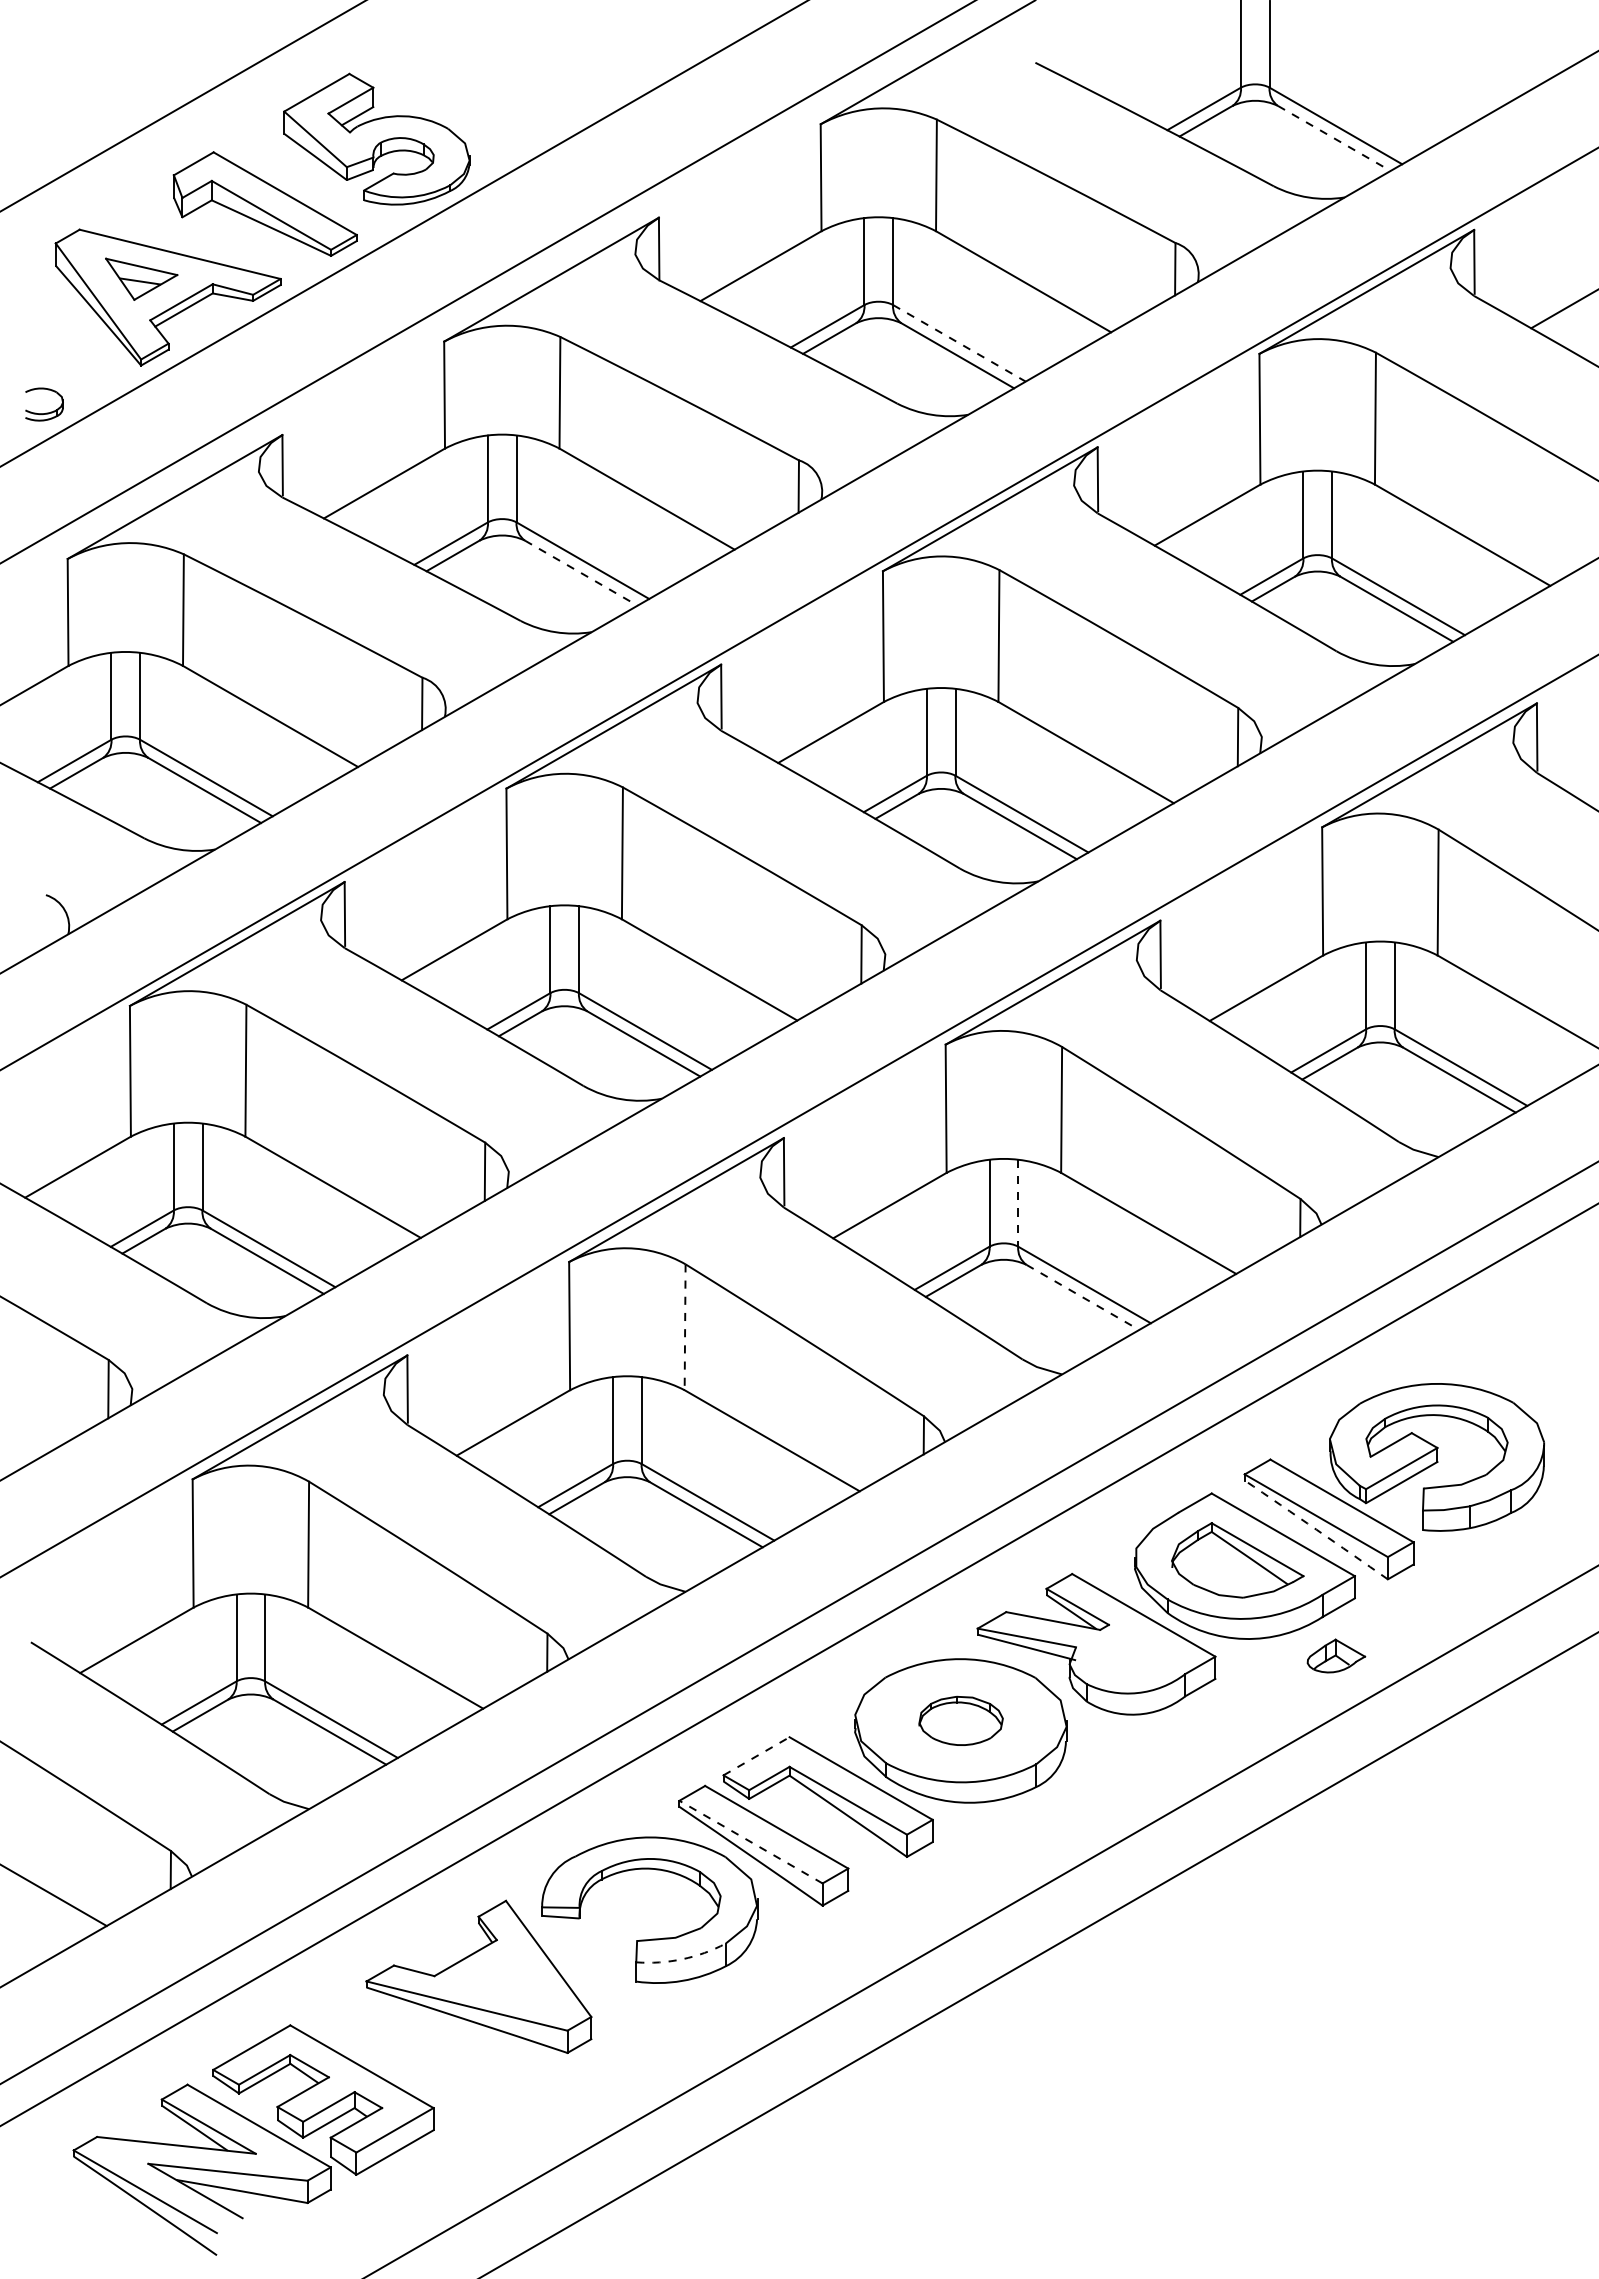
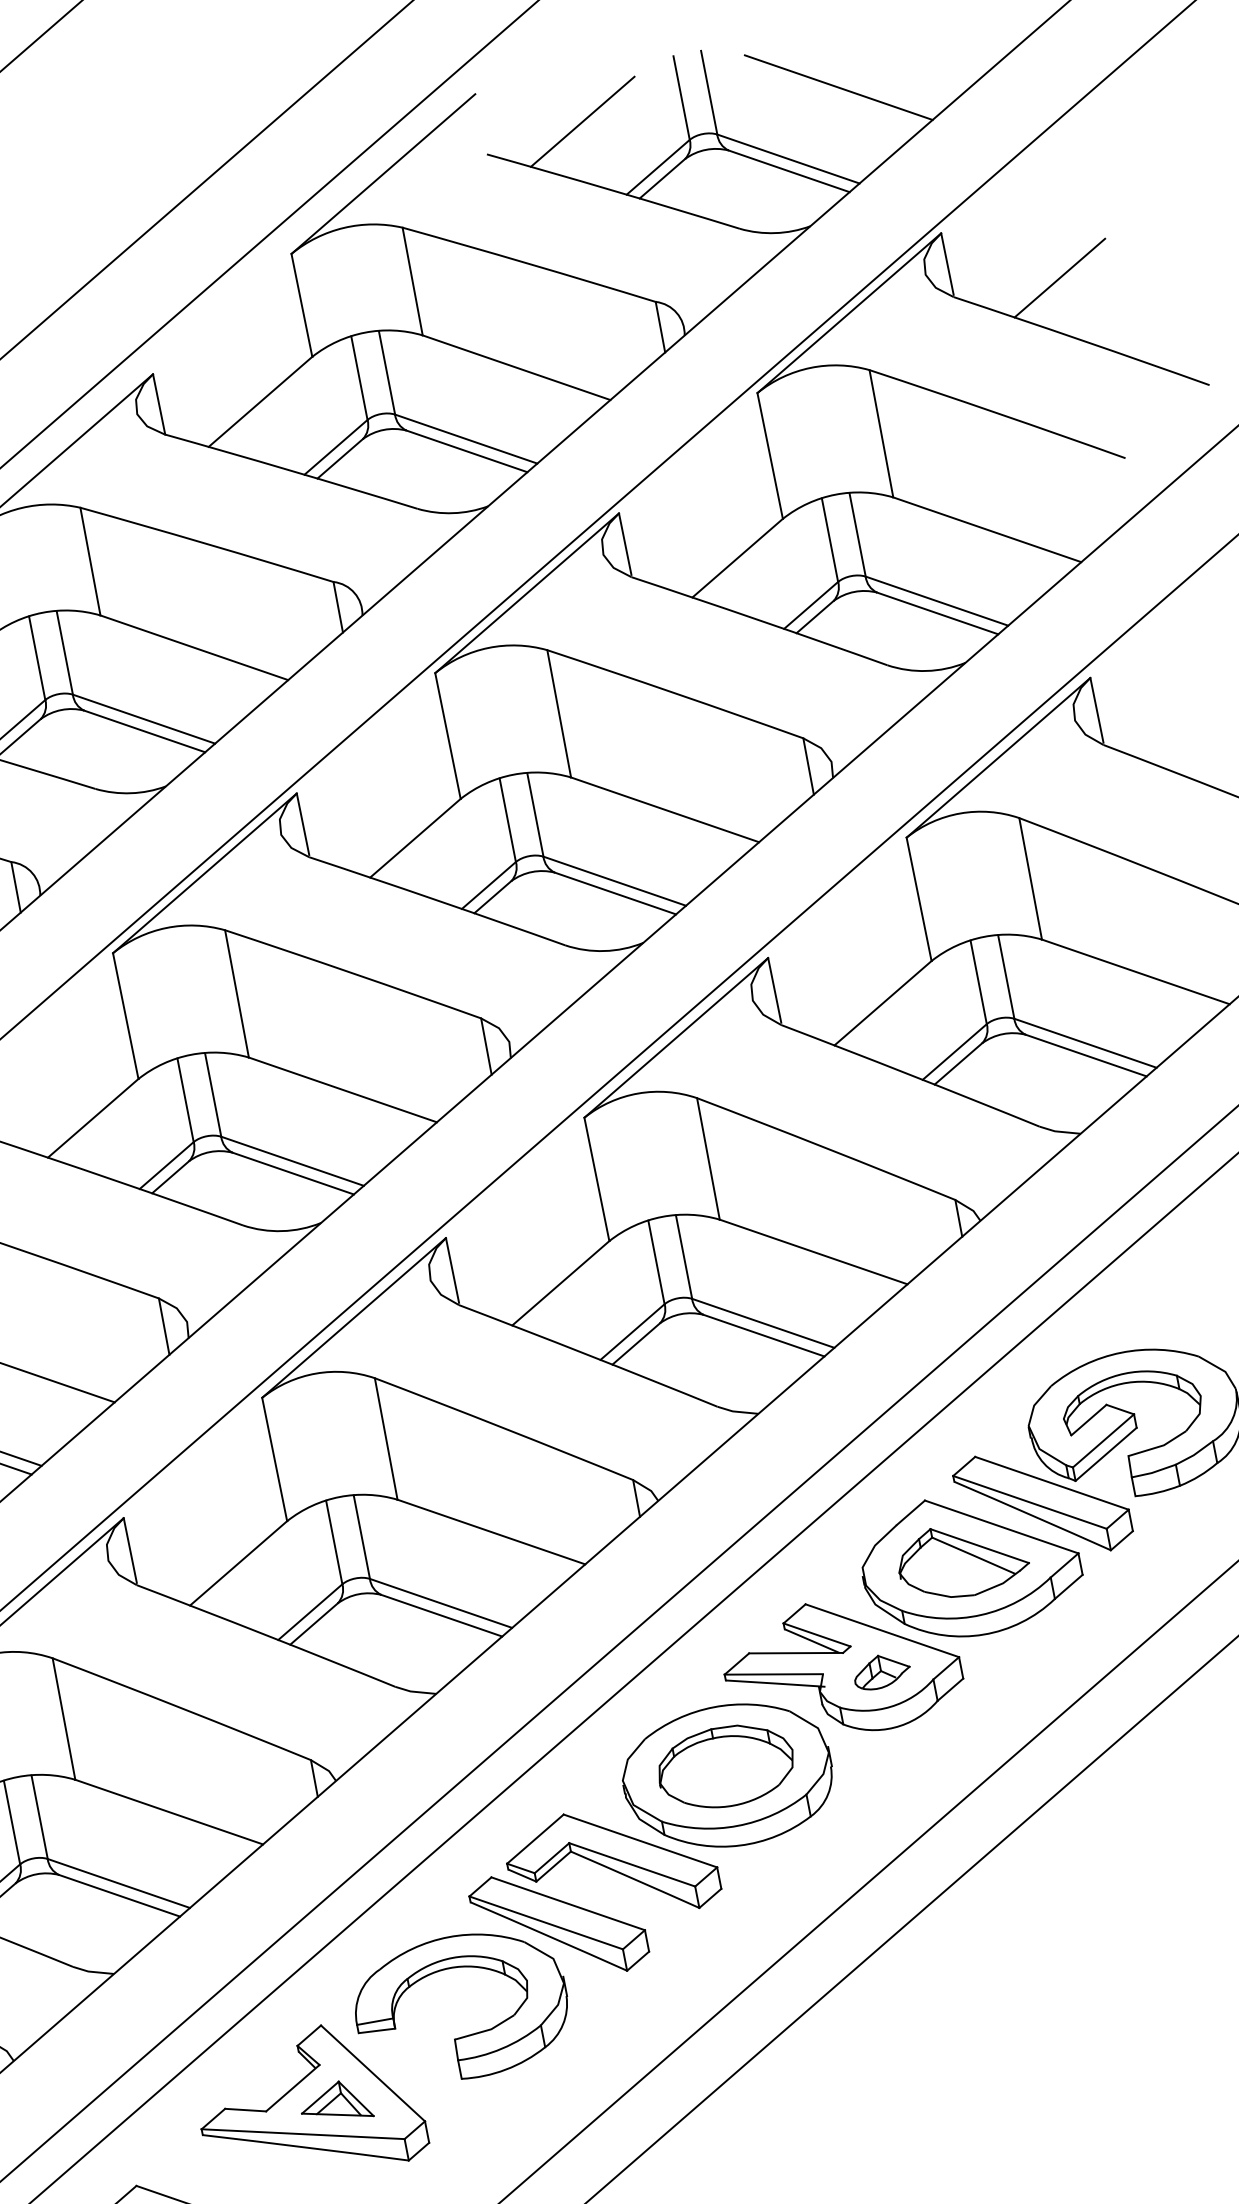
line: (1137, 48) -> (582, 121), added
line: (1399, 63) -> (838, 86), added
line: (1334, 138) -> (789, 171), dashed -> solid
line: (959, 343) -> (466, 439), dashed -> solid
line: (581, 573) -> (145, 731), dashed -> solid
line: (1018, 1203) -> (684, 1257), dashed -> solid
line: (1083, 1297) -> (764, 1335), dashed -> solid
line: (685, 1327) -> (386, 1439), dashed -> solid
arc: (1316, 1529) -> (1032, 1515), dashed -> solid
part: (1336, 1655) -> (881, 1670), moved
part: (960, 1720) -> (725, 1766), size x1.67
line: (756, 1756) -> (535, 1839), dashed -> solid
line: (751, 1842) -> (546, 1923), dashed -> solid
arc: (682, 1959) -> (502, 2048), dashed -> solid
part: (505, 1980) -> (335, 2102), added

